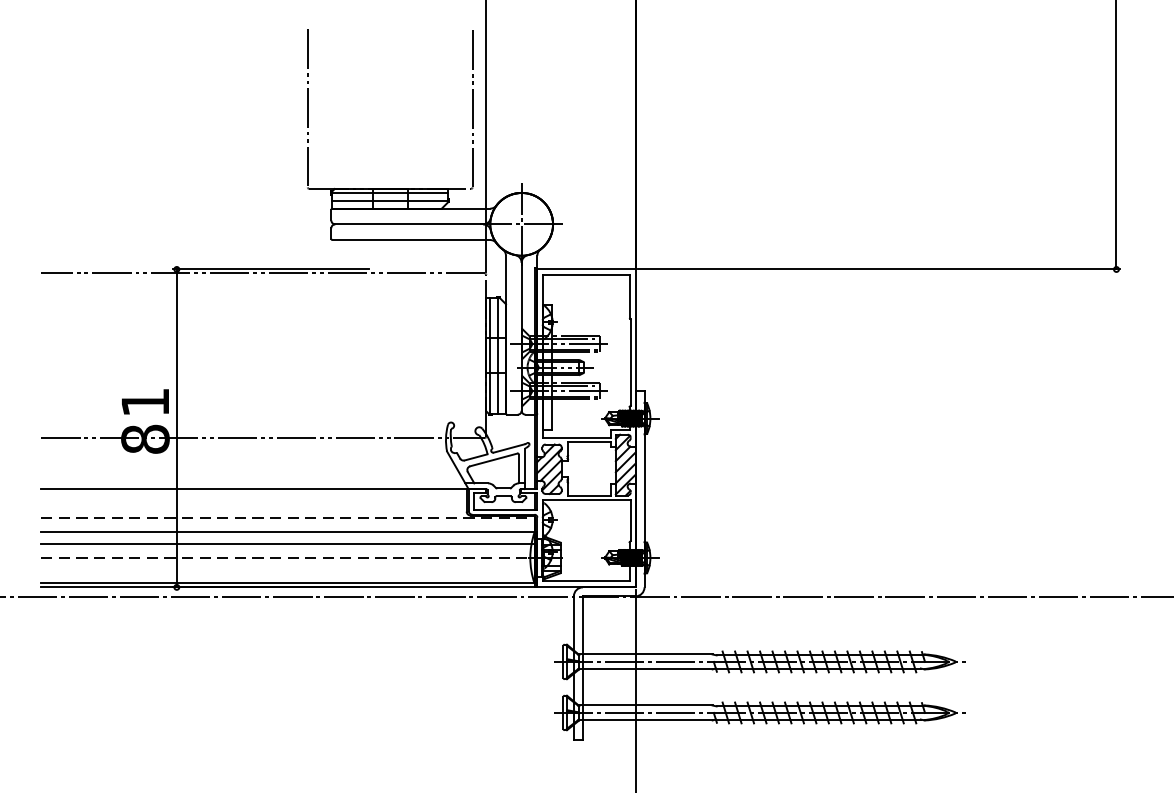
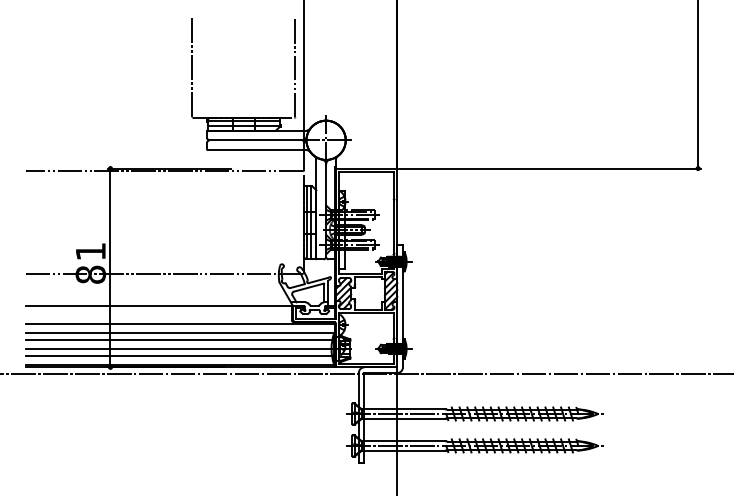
line: (288, 517) -> (180, 323), dashed -> solid
line: (288, 557) -> (180, 348), dashed -> solid
line: (287, 569) -> (179, 356), added

